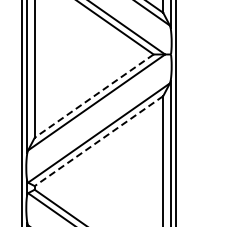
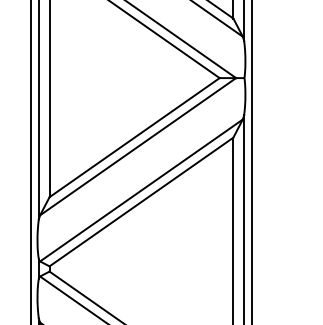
line: (94, 96) -> (135, 138), dashed -> solid
line: (98, 141) -> (140, 202), dashed -> solid

